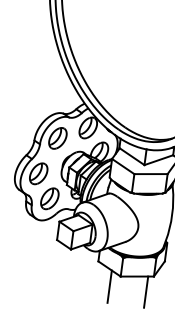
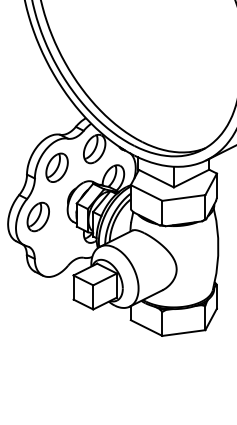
part: (49, 198) -> (56, 247), removed
line: (109, 286) -> (149, 350), removed
line: (145, 291) -> (197, 351), removed

